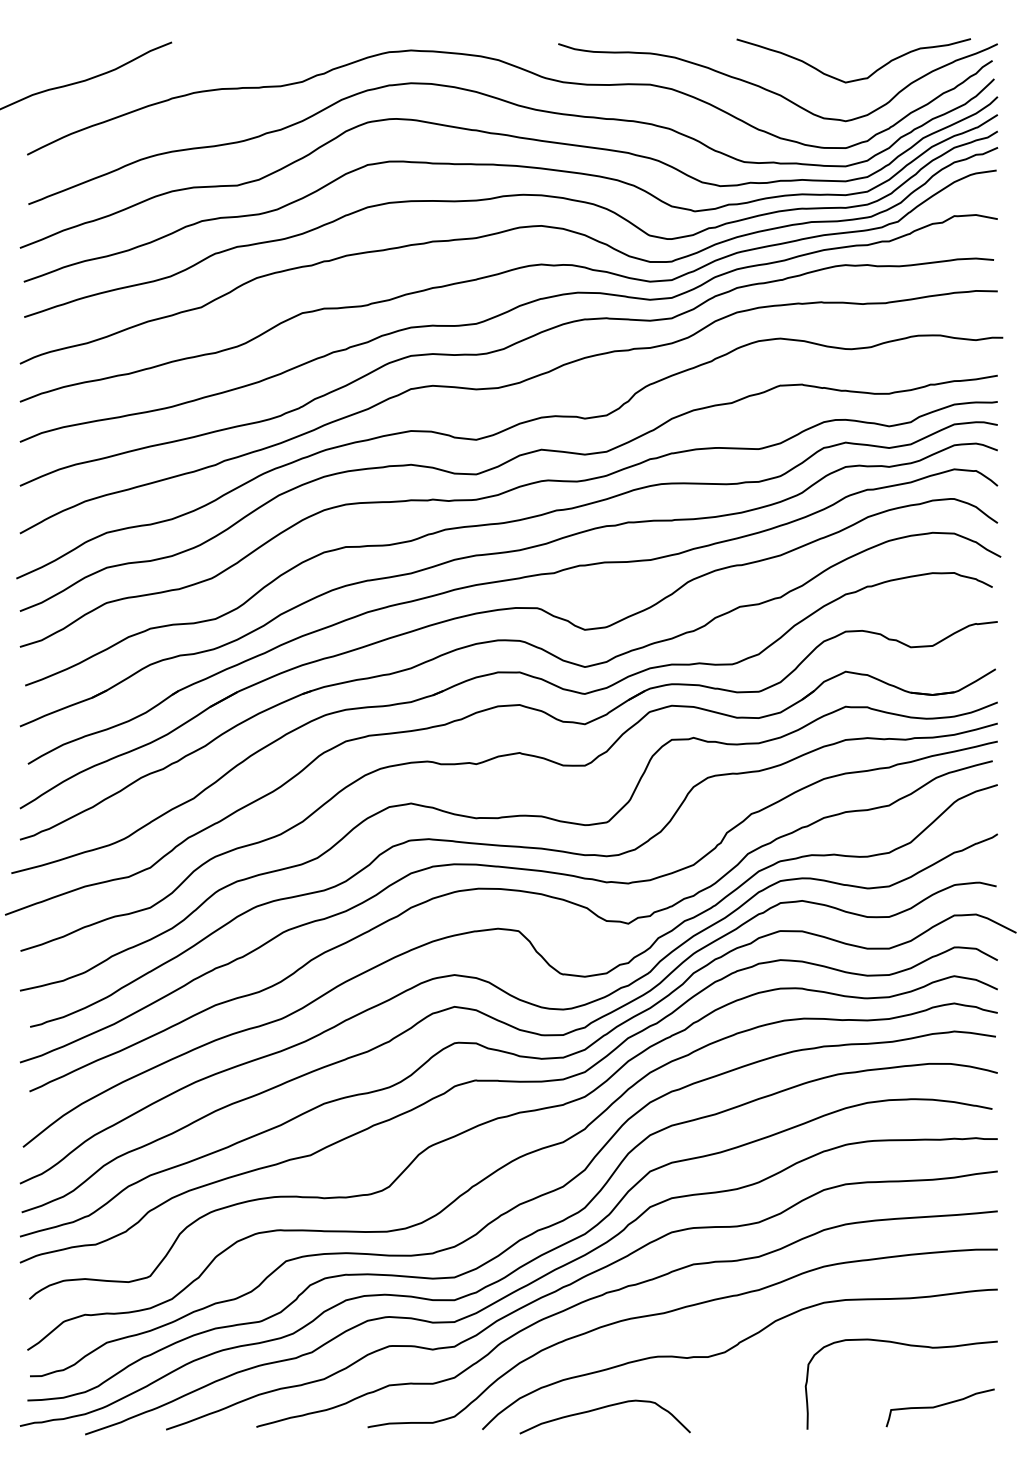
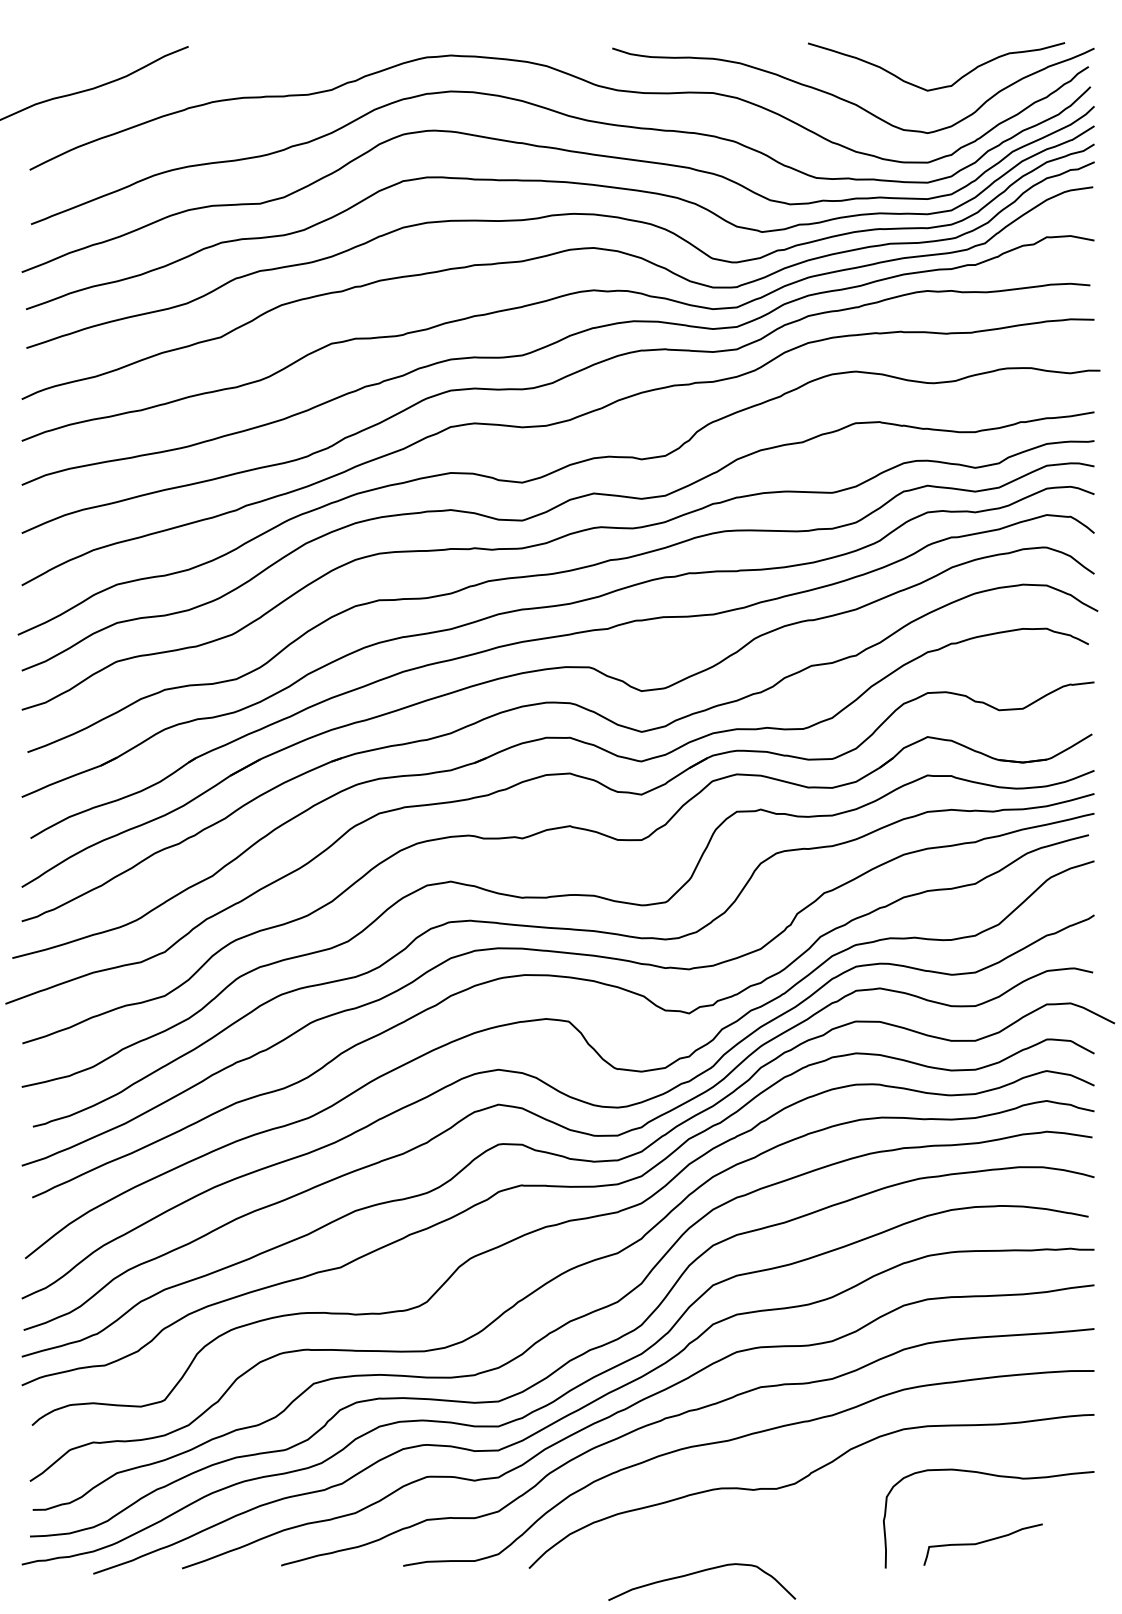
curve: (939, 1406) -> (982, 1543), moved
curve: (603, 1408) -> (700, 1572), moved

